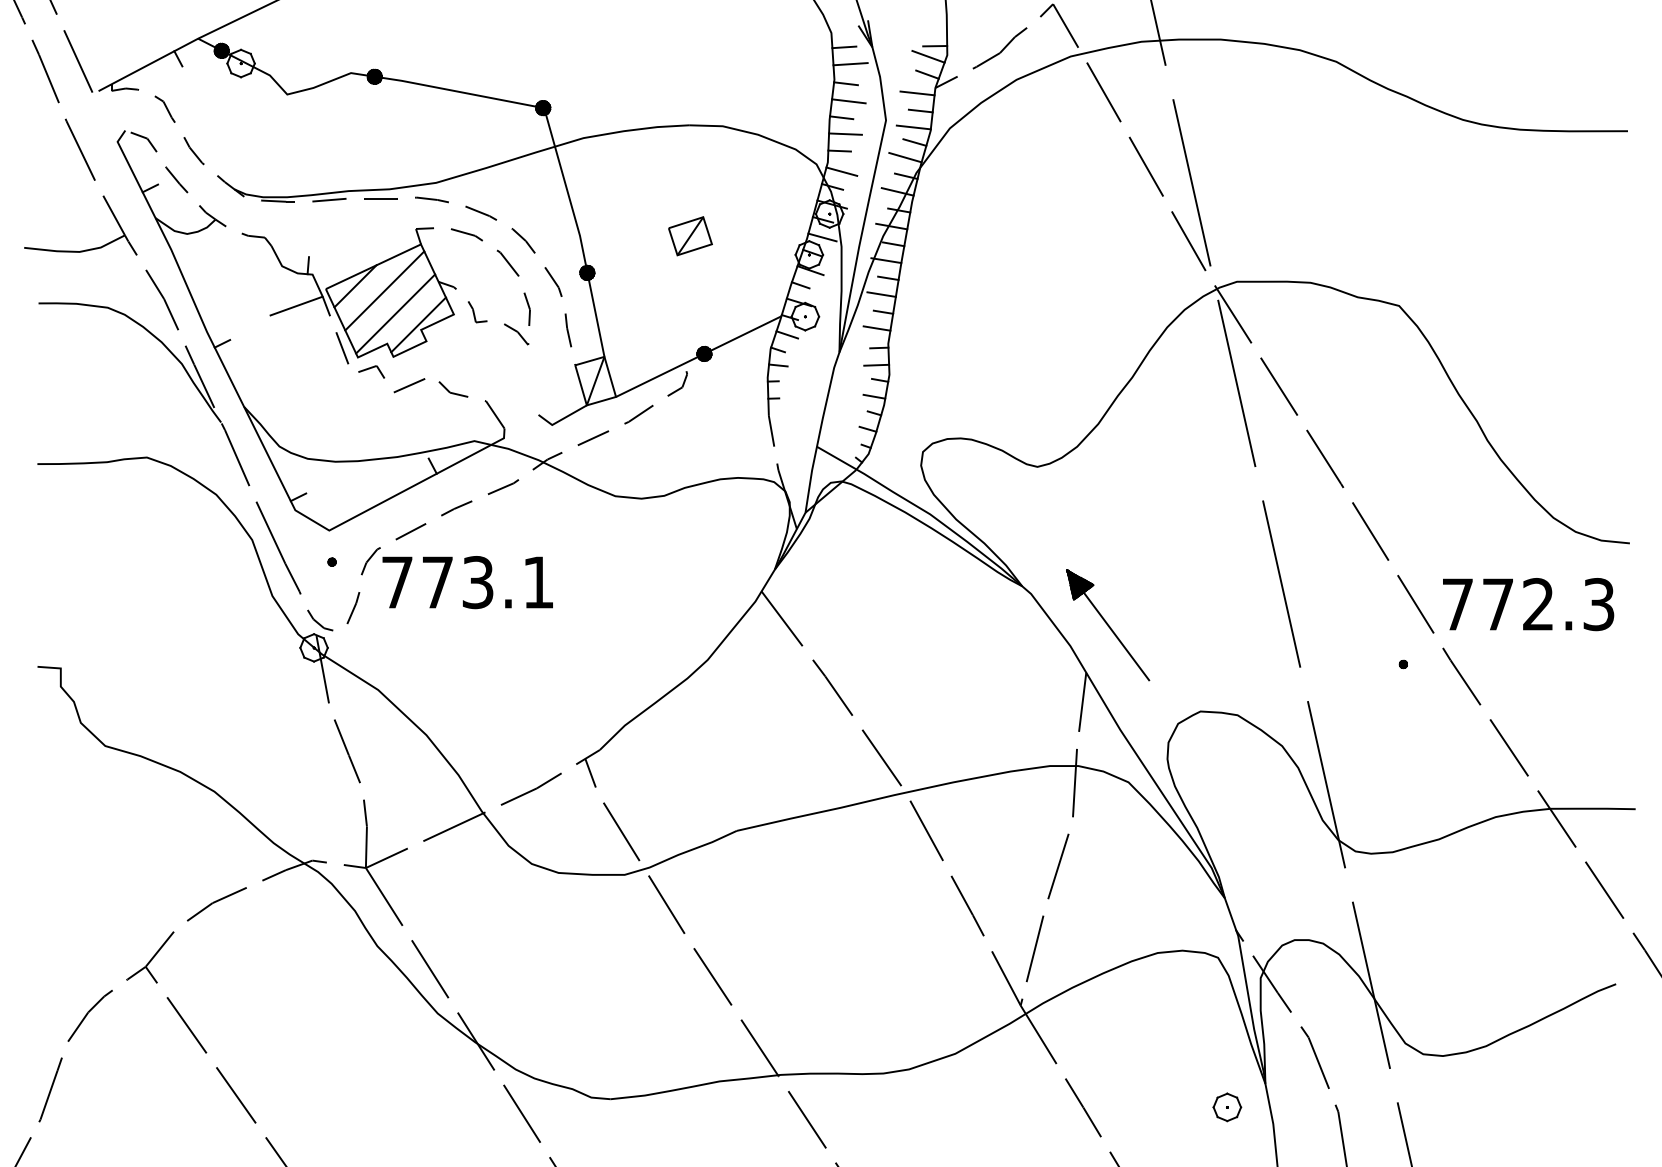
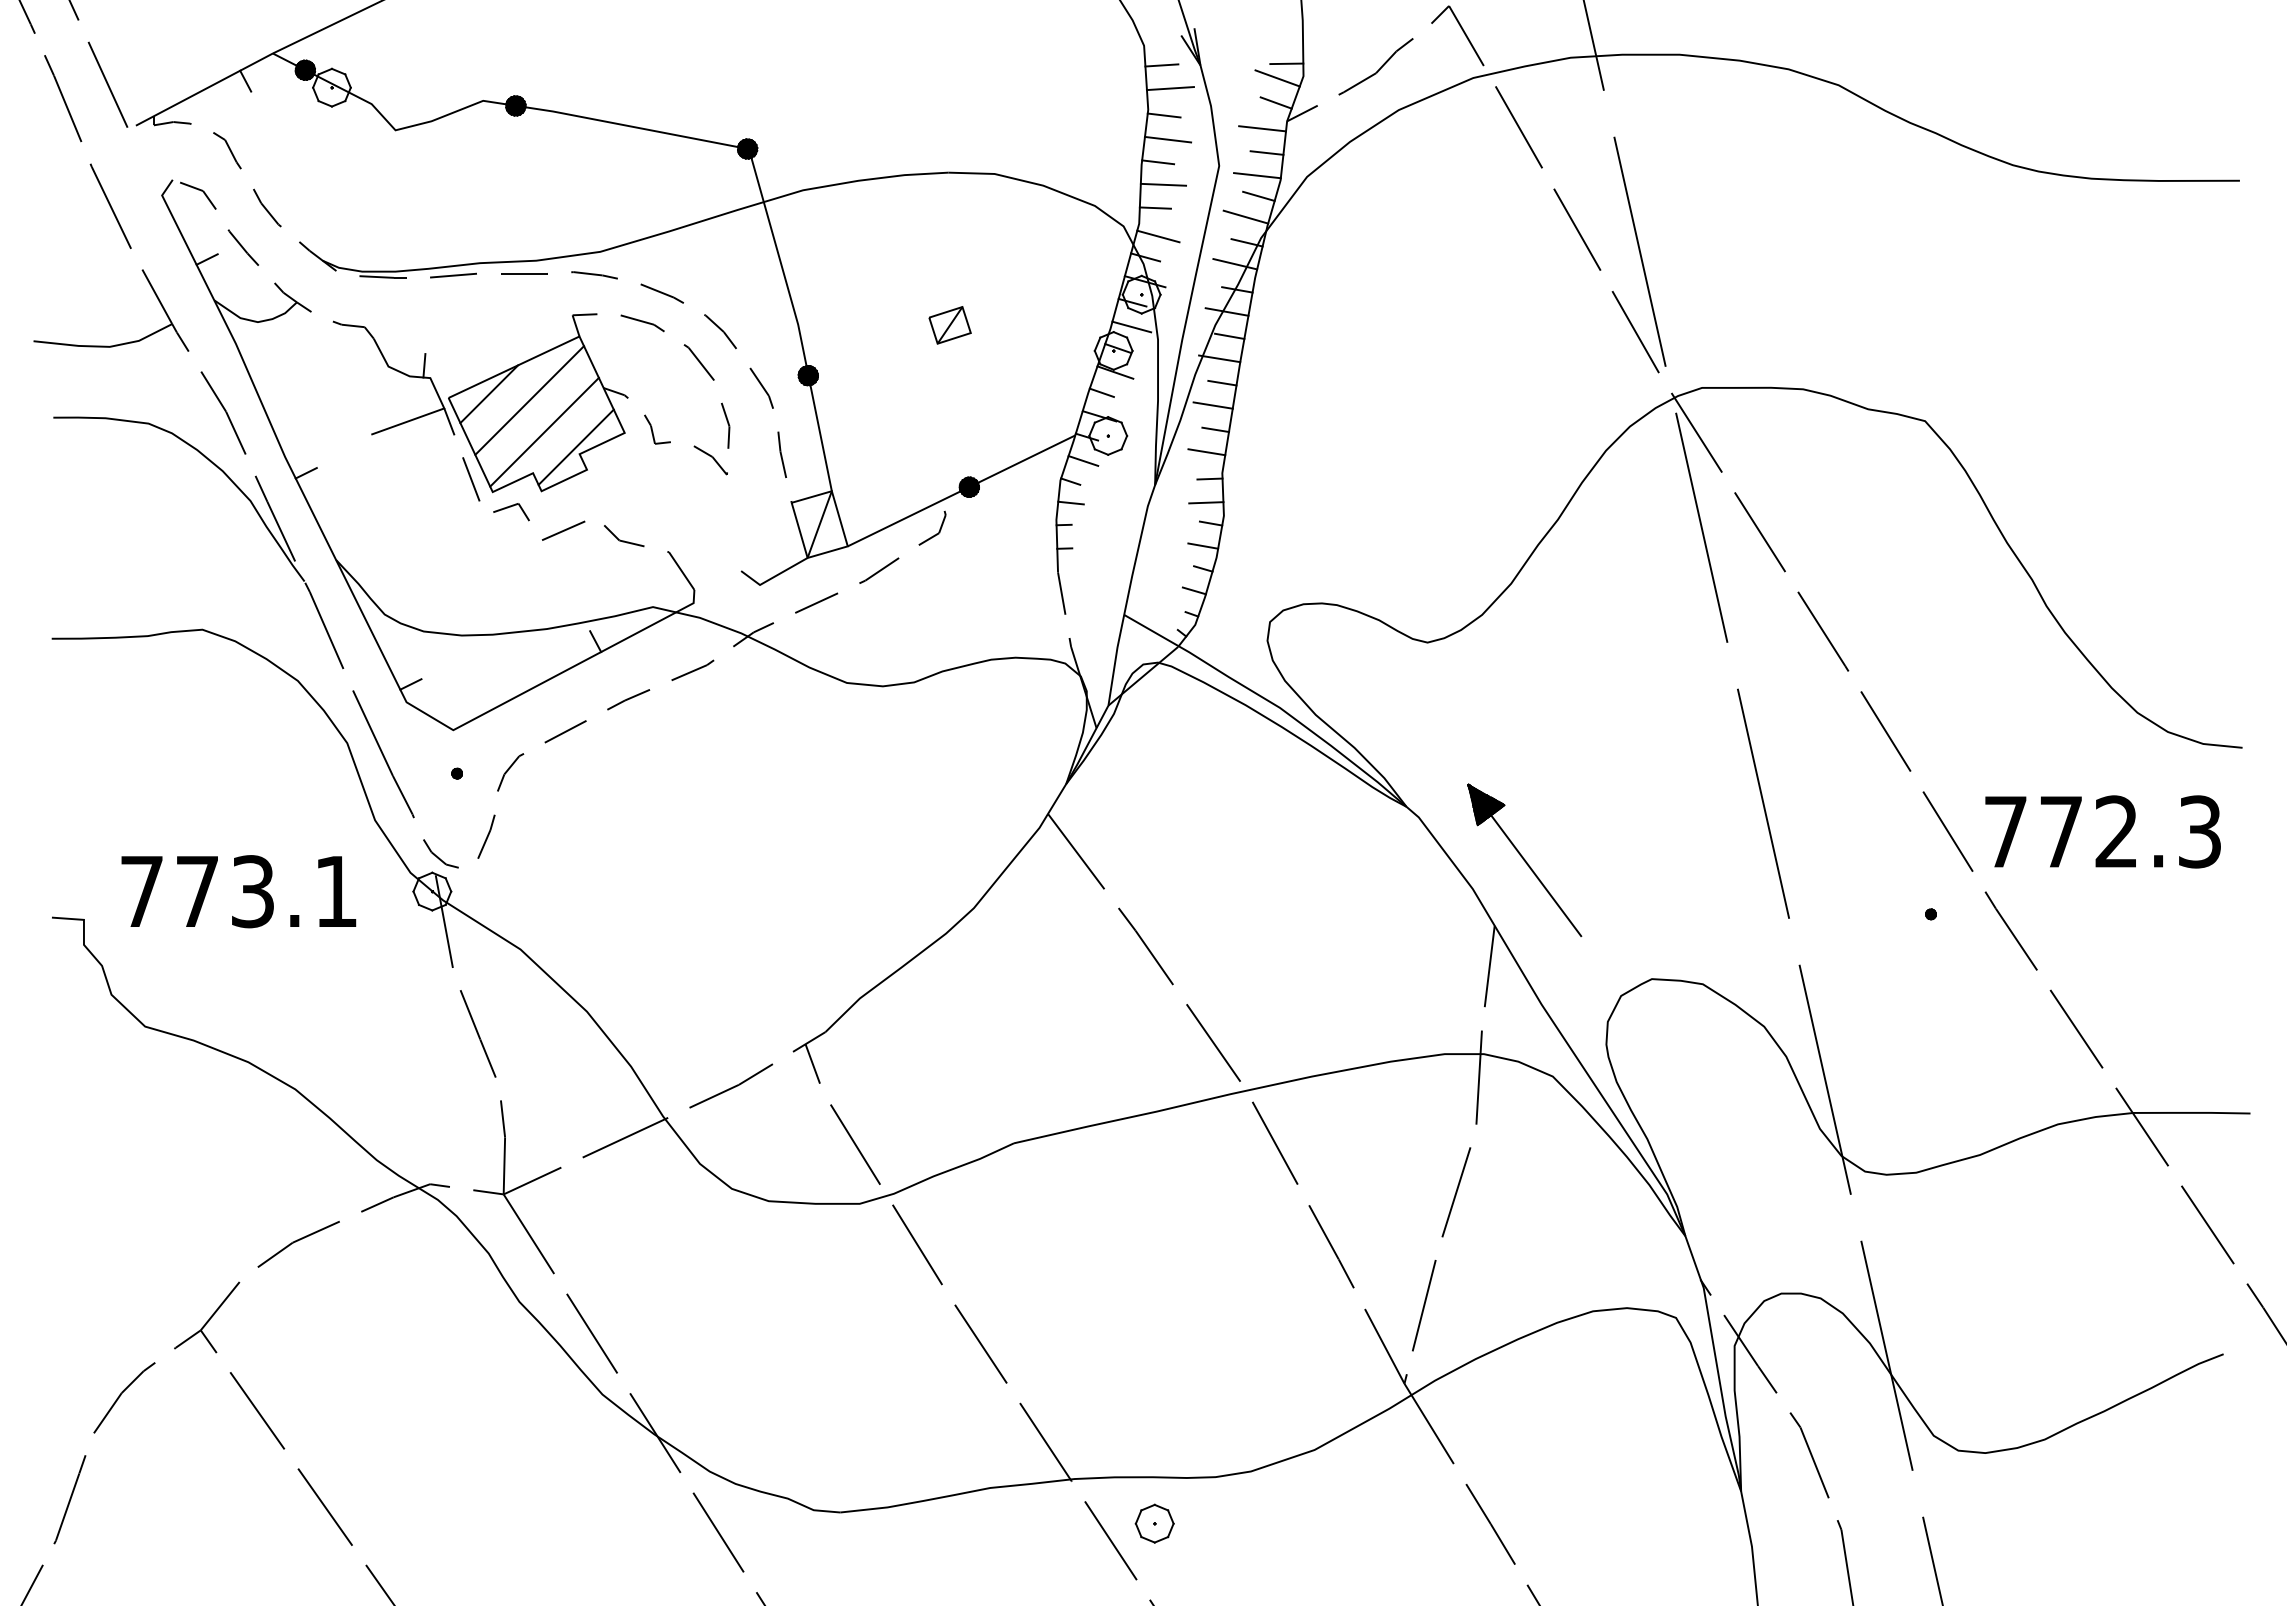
part: (689, 236) -> (949, 325), size x0.7
text: (467, 582) -> (238, 891), moved
part: (1227, 1107) -> (1154, 1523), moved

